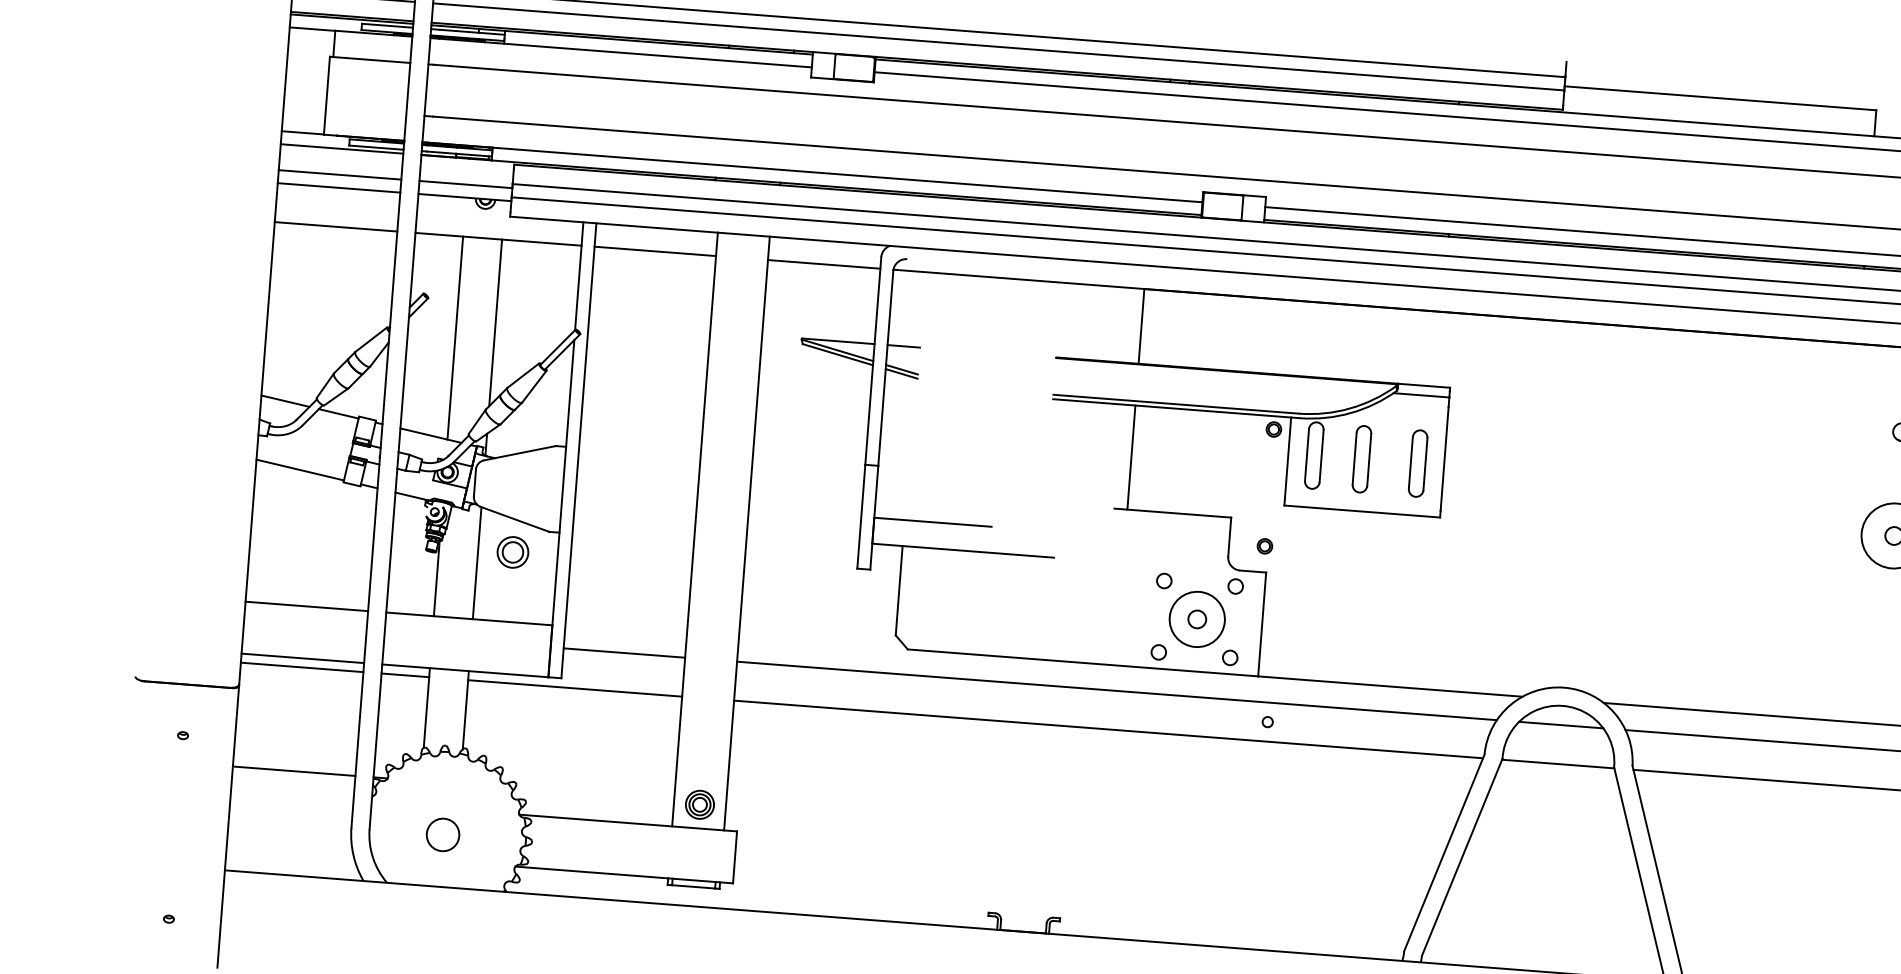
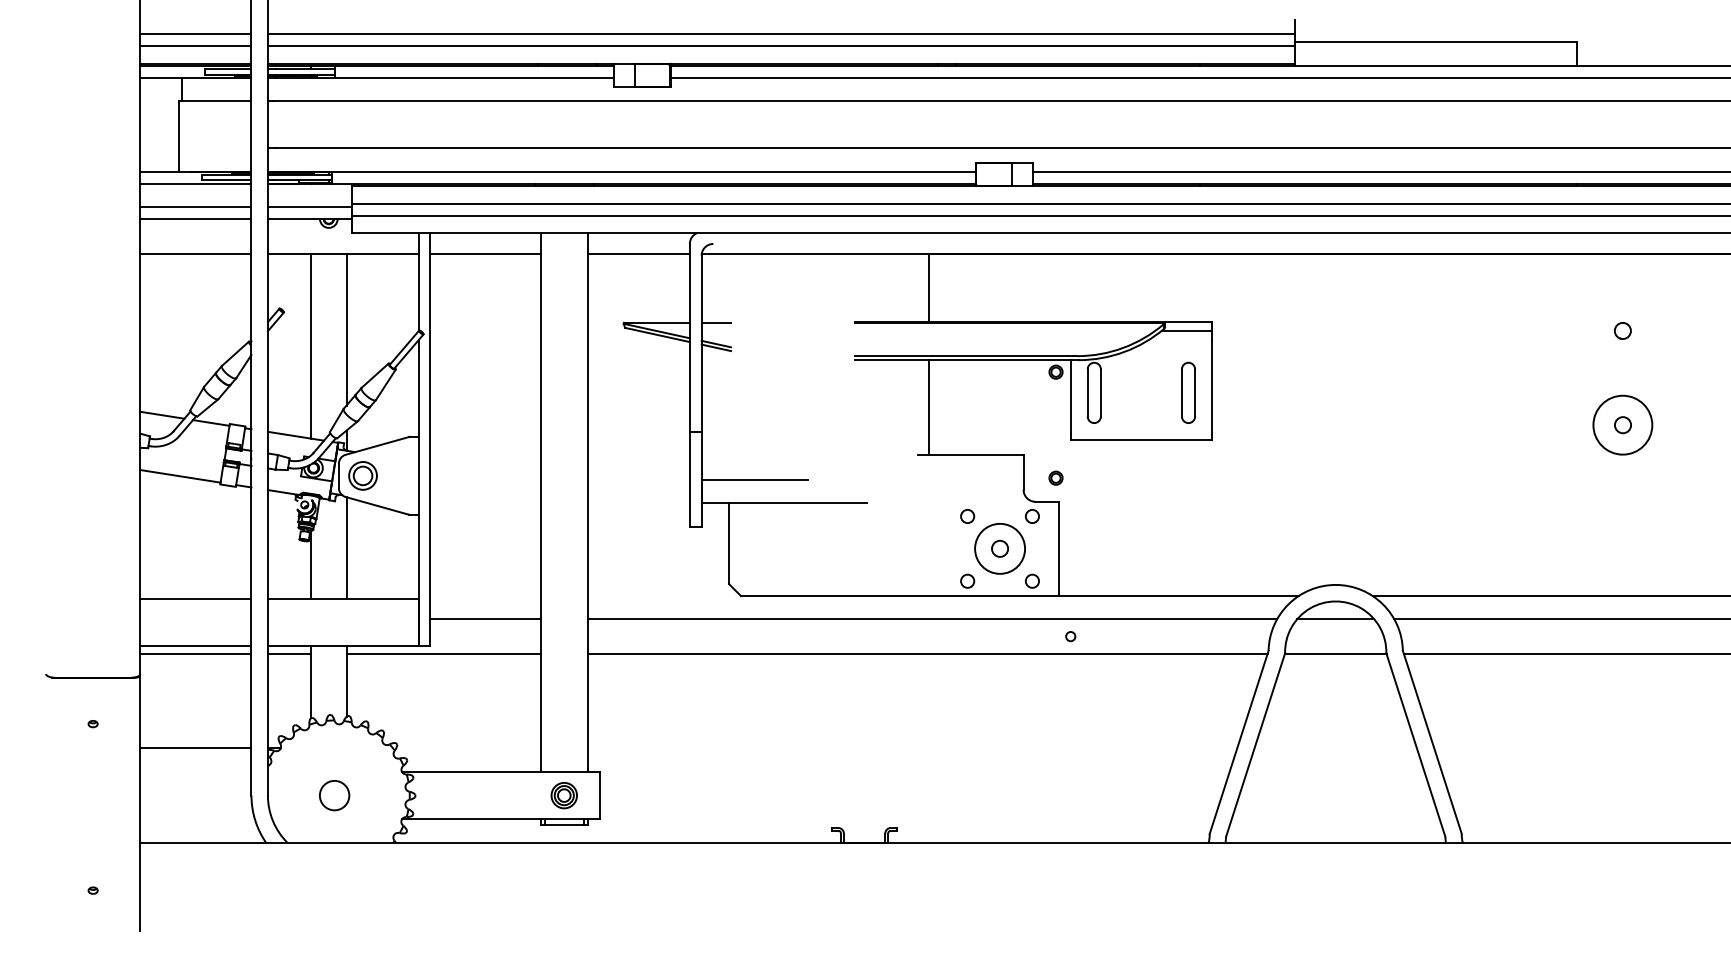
part: (1361, 458) -> (1137, 392), removed
part: (512, 551) -> (362, 475), moved
part: (699, 804) -> (563, 795), moved

